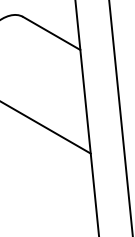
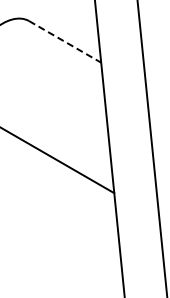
line: (52, 33) -> (65, 41), solid -> dashed

